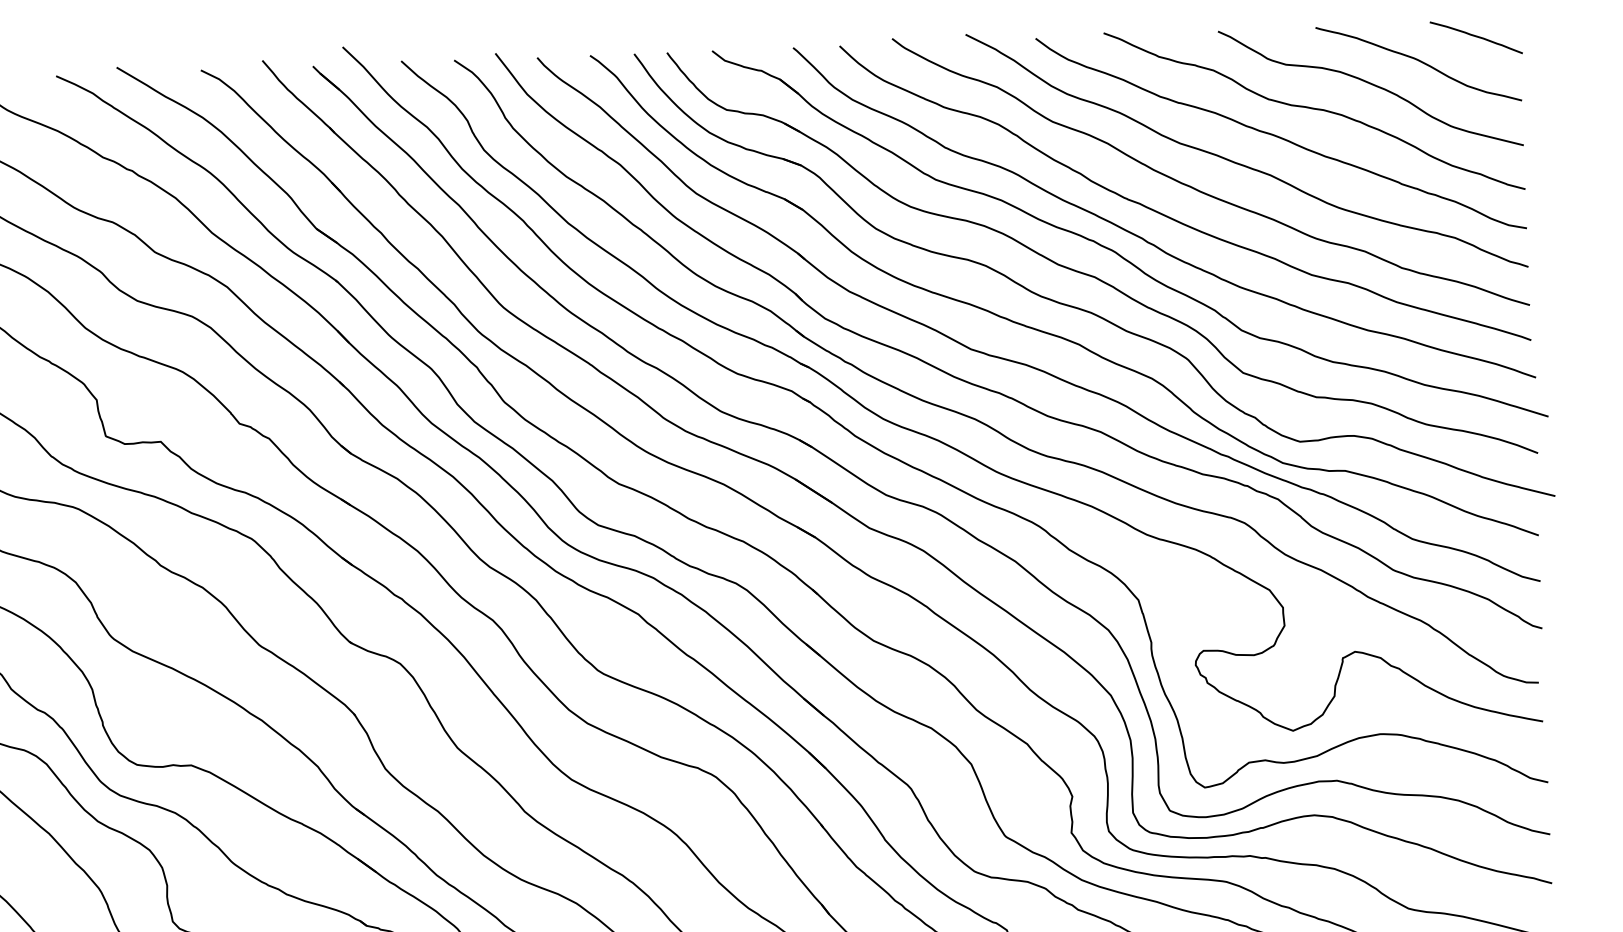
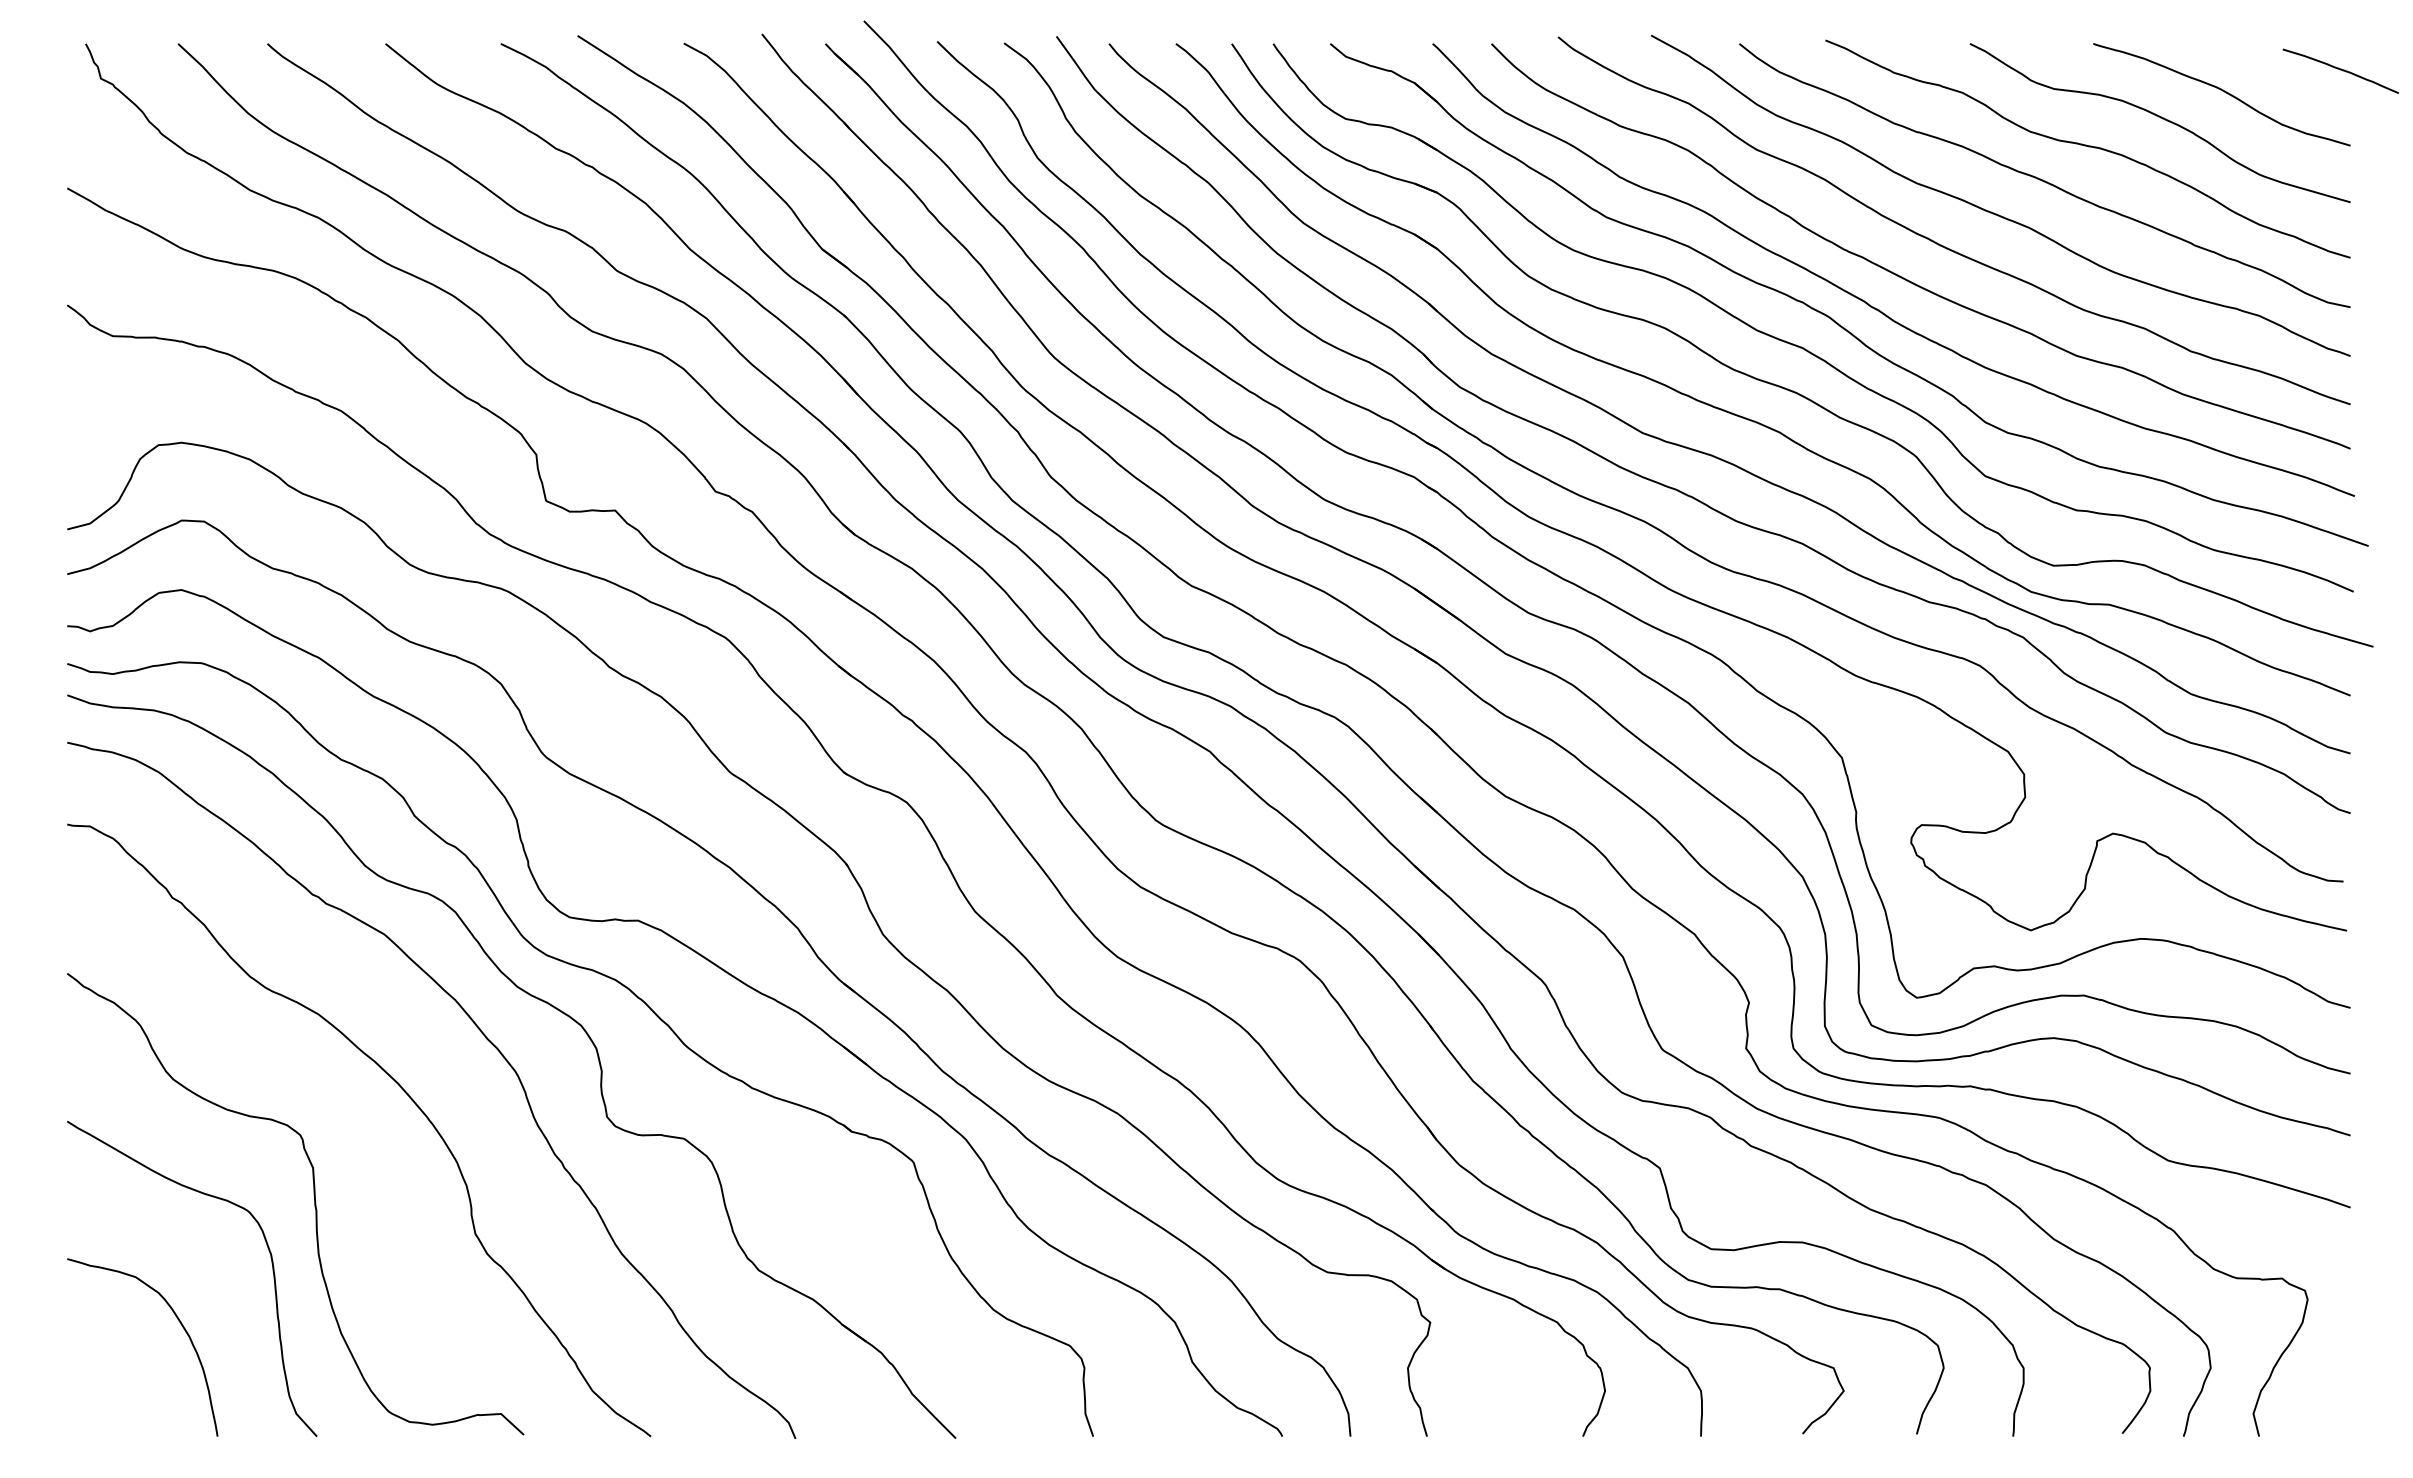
curve: (1476, 37) -> (2340, 70), moved

